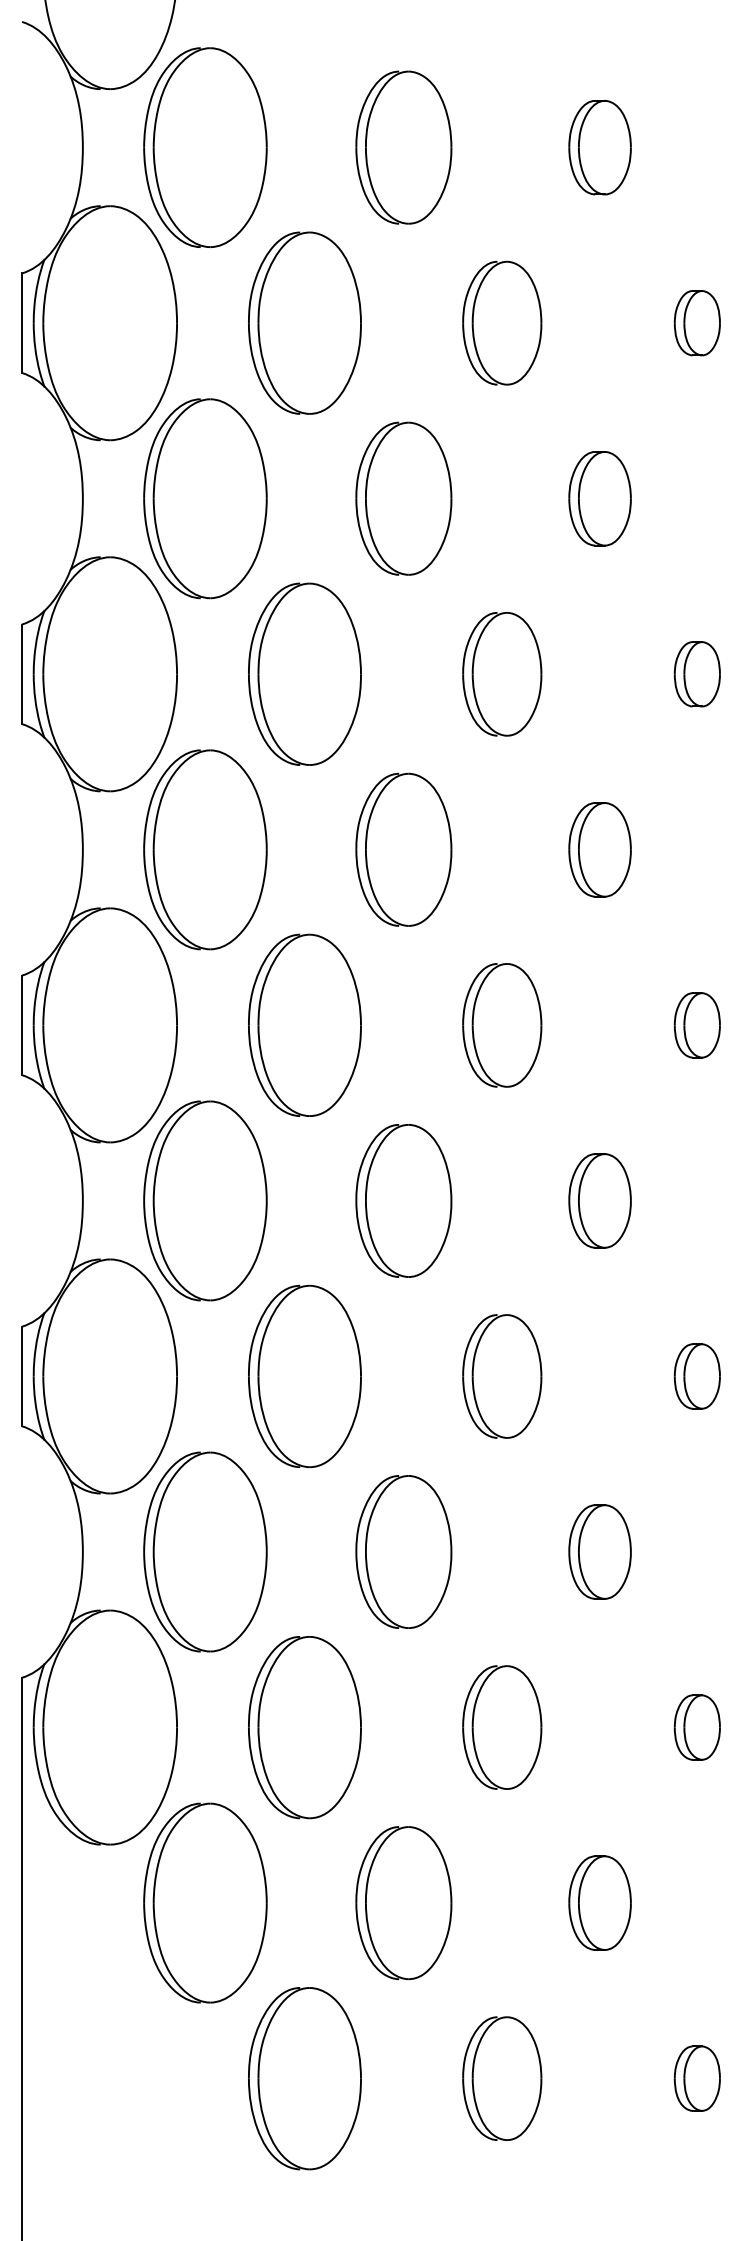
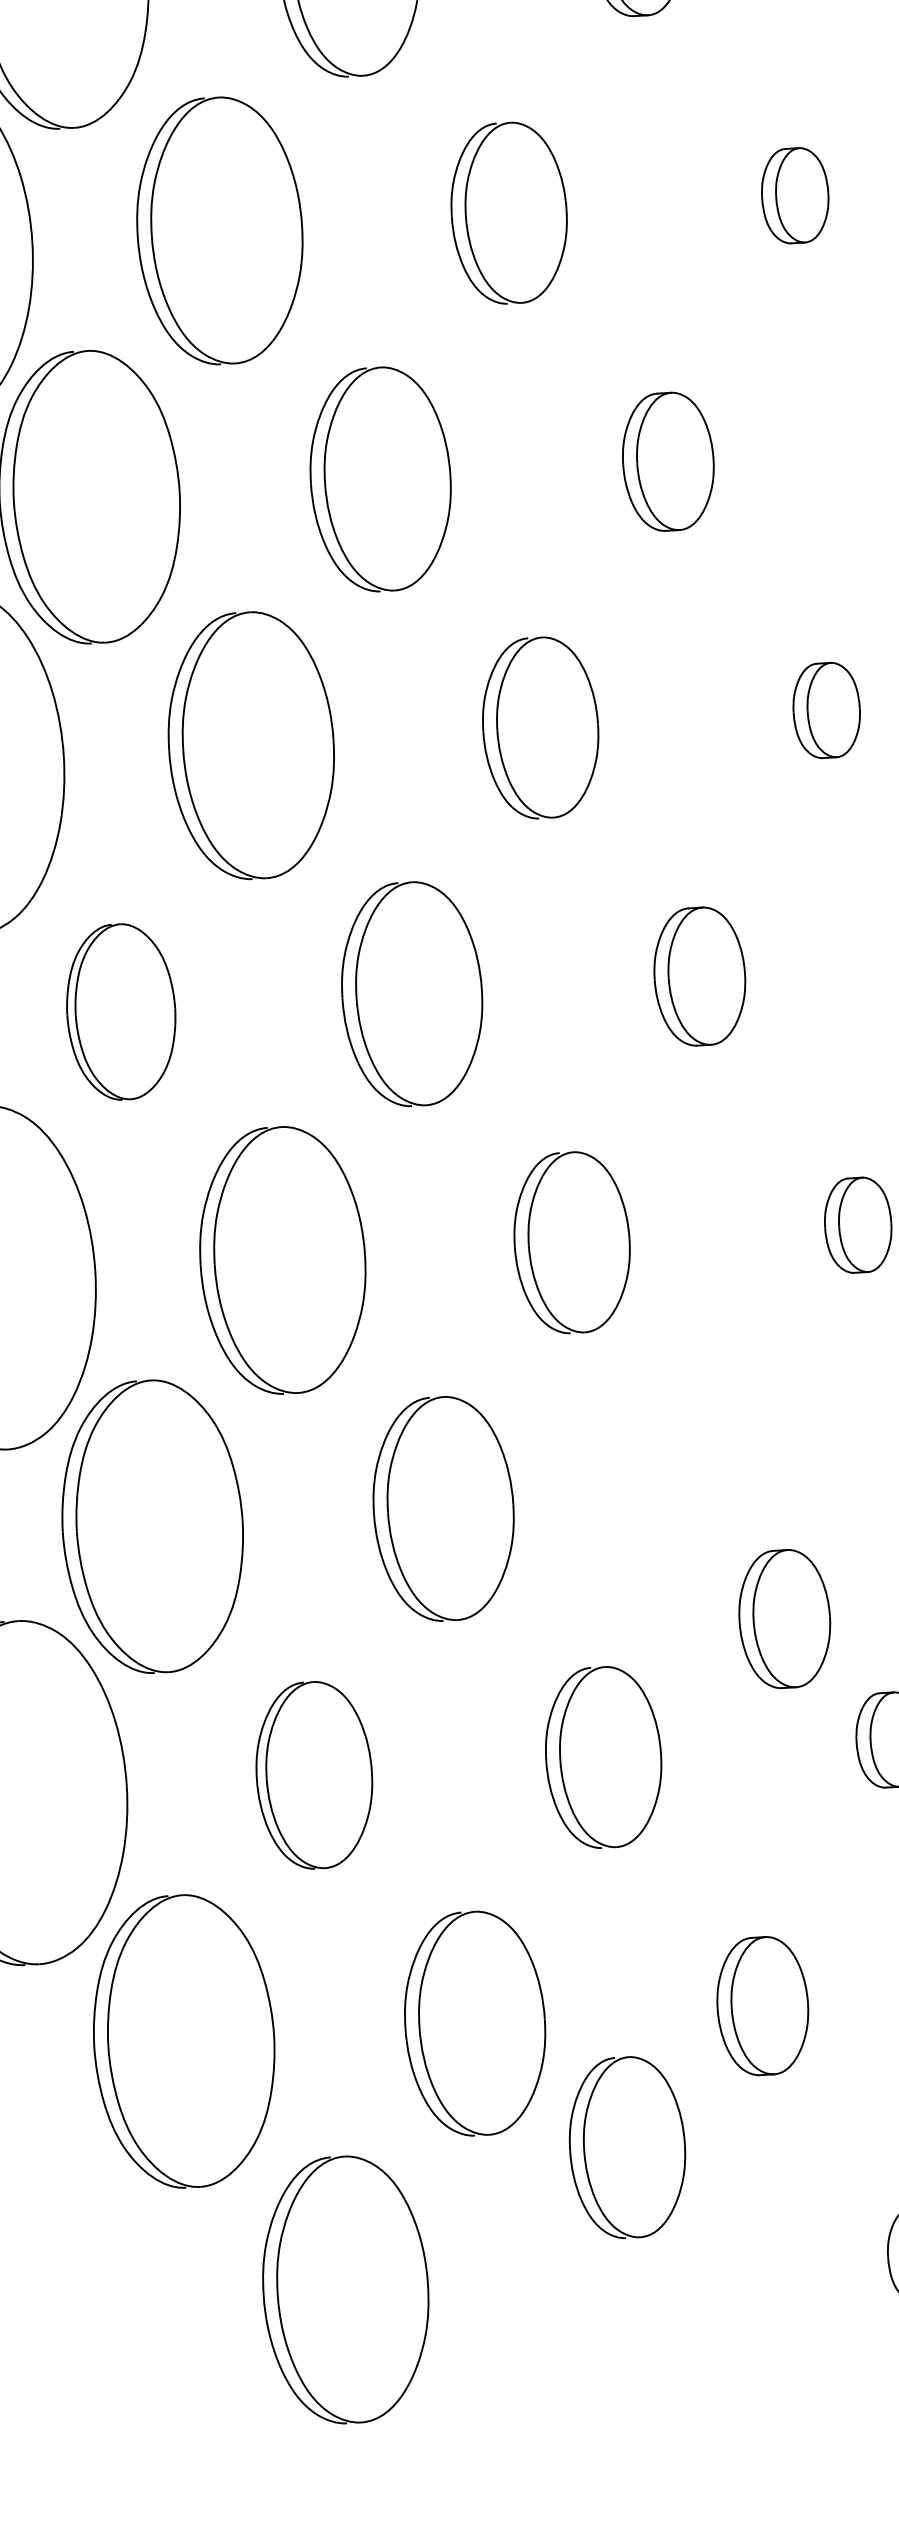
part: (205, 1200) -> (121, 1011), size x0.6
part: (599, 1551) -> (783, 1618), moved
part: (304, 1727) -> (313, 1775), size x0.7
part: (502, 2078) -> (627, 2147), moved

